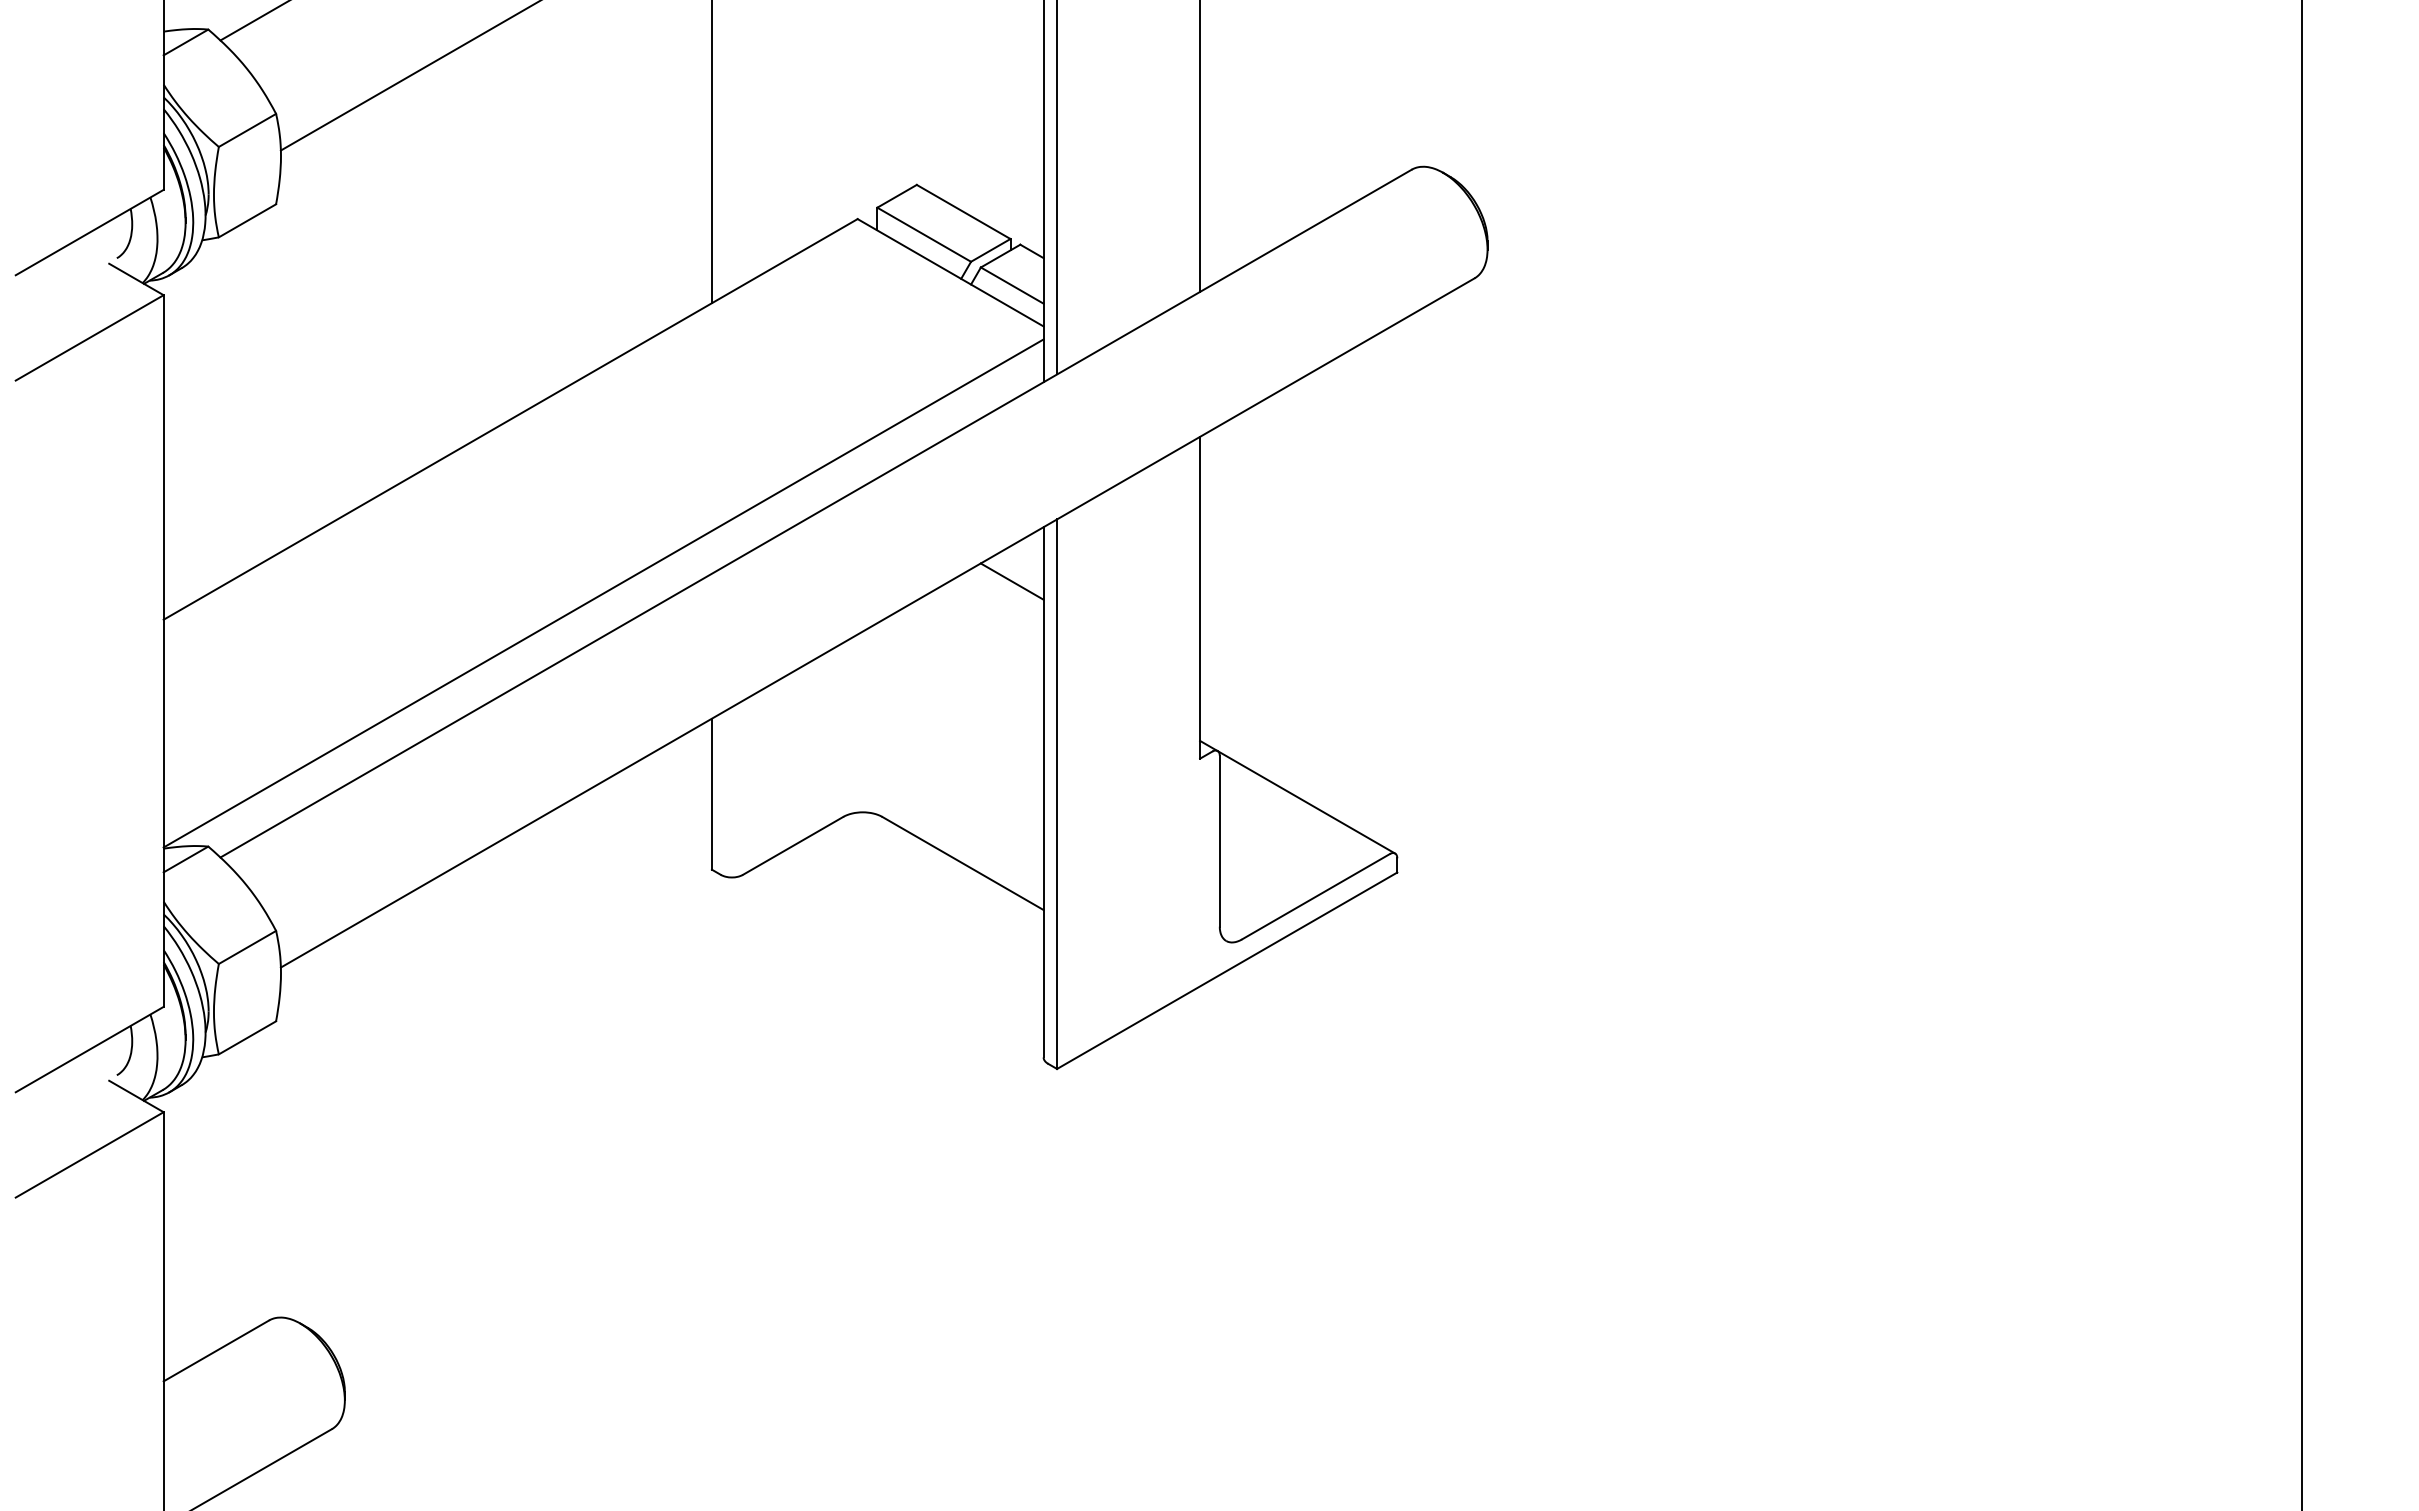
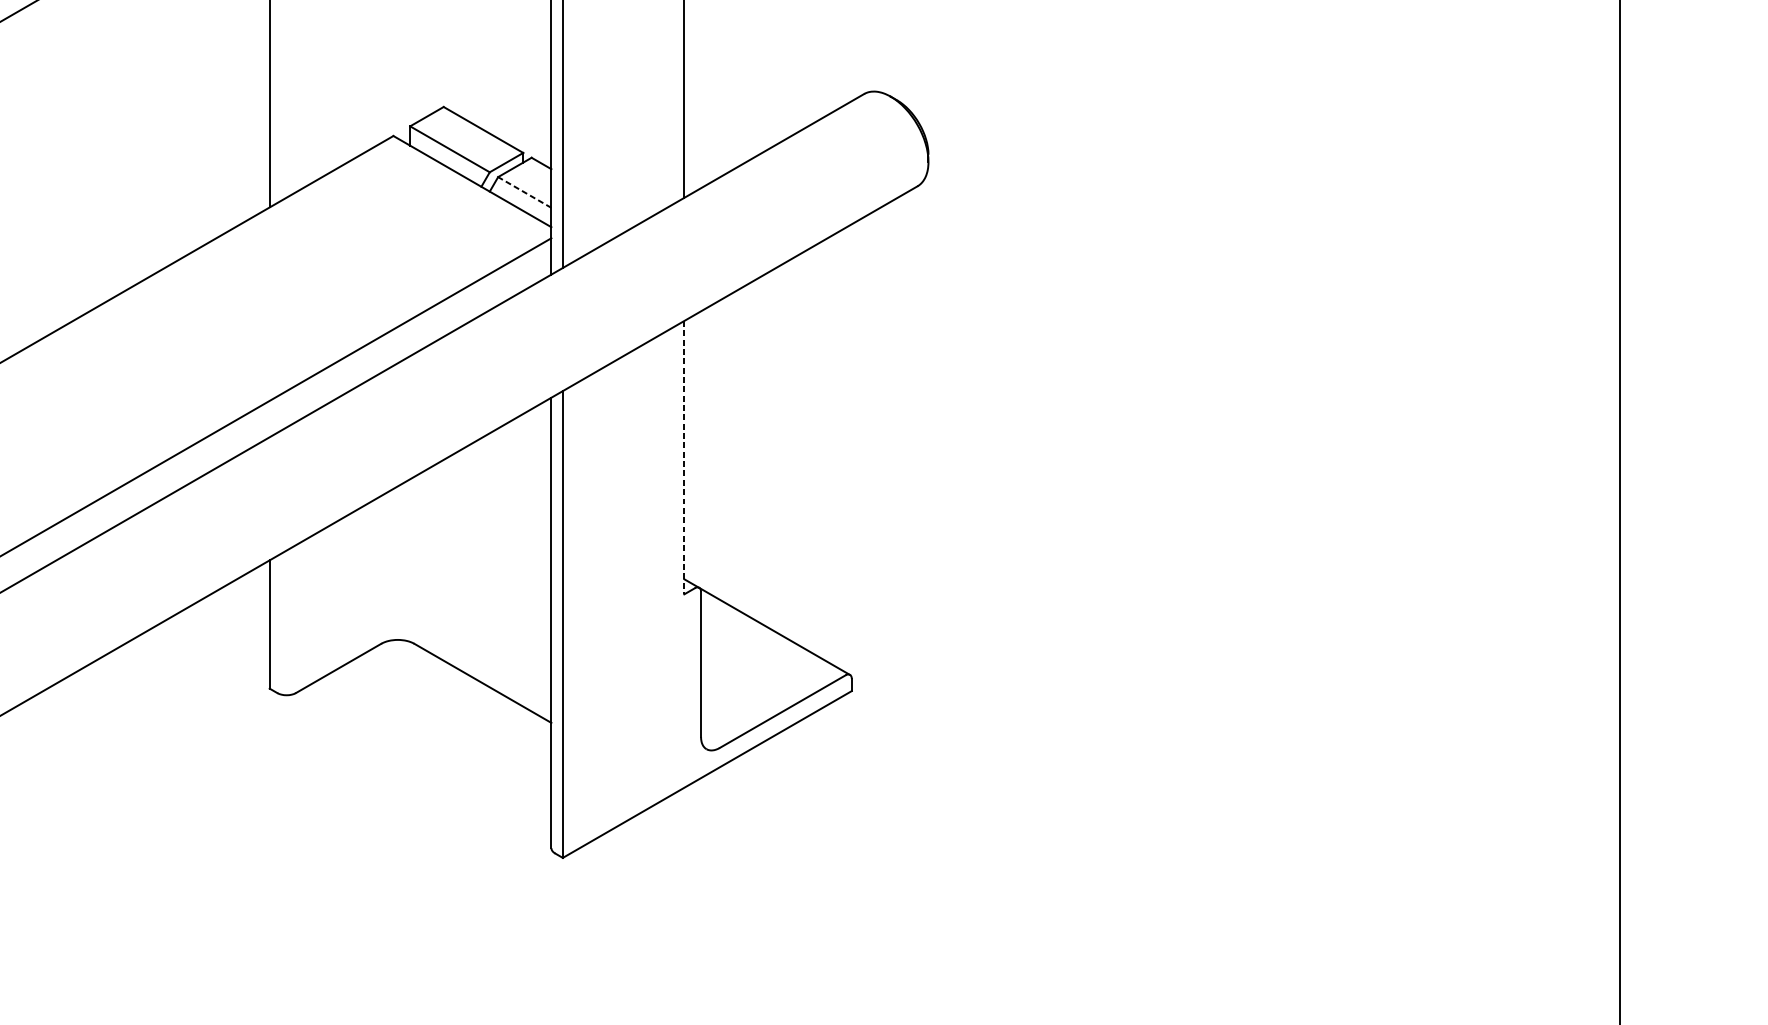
line: (1011, 285) -> (524, 192), solid -> dashed
line: (1011, 581) -> (524, 443), removed
line: (1200, 597) -> (684, 457), solid -> dashed

